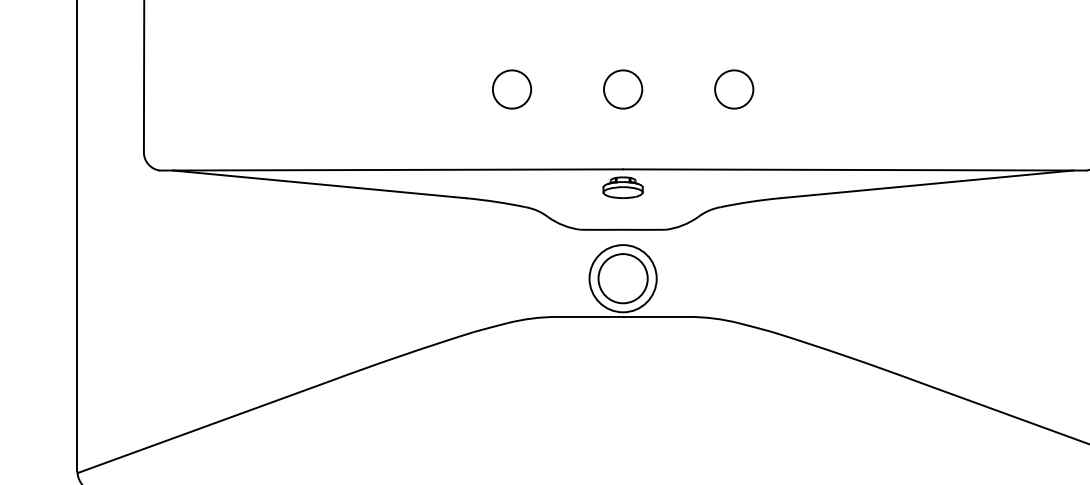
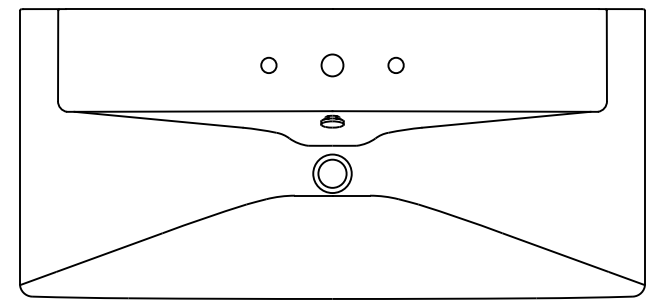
circle: (511, 89) -> (268, 65), size x0.7
circle: (733, 89) -> (395, 65), size x0.7

